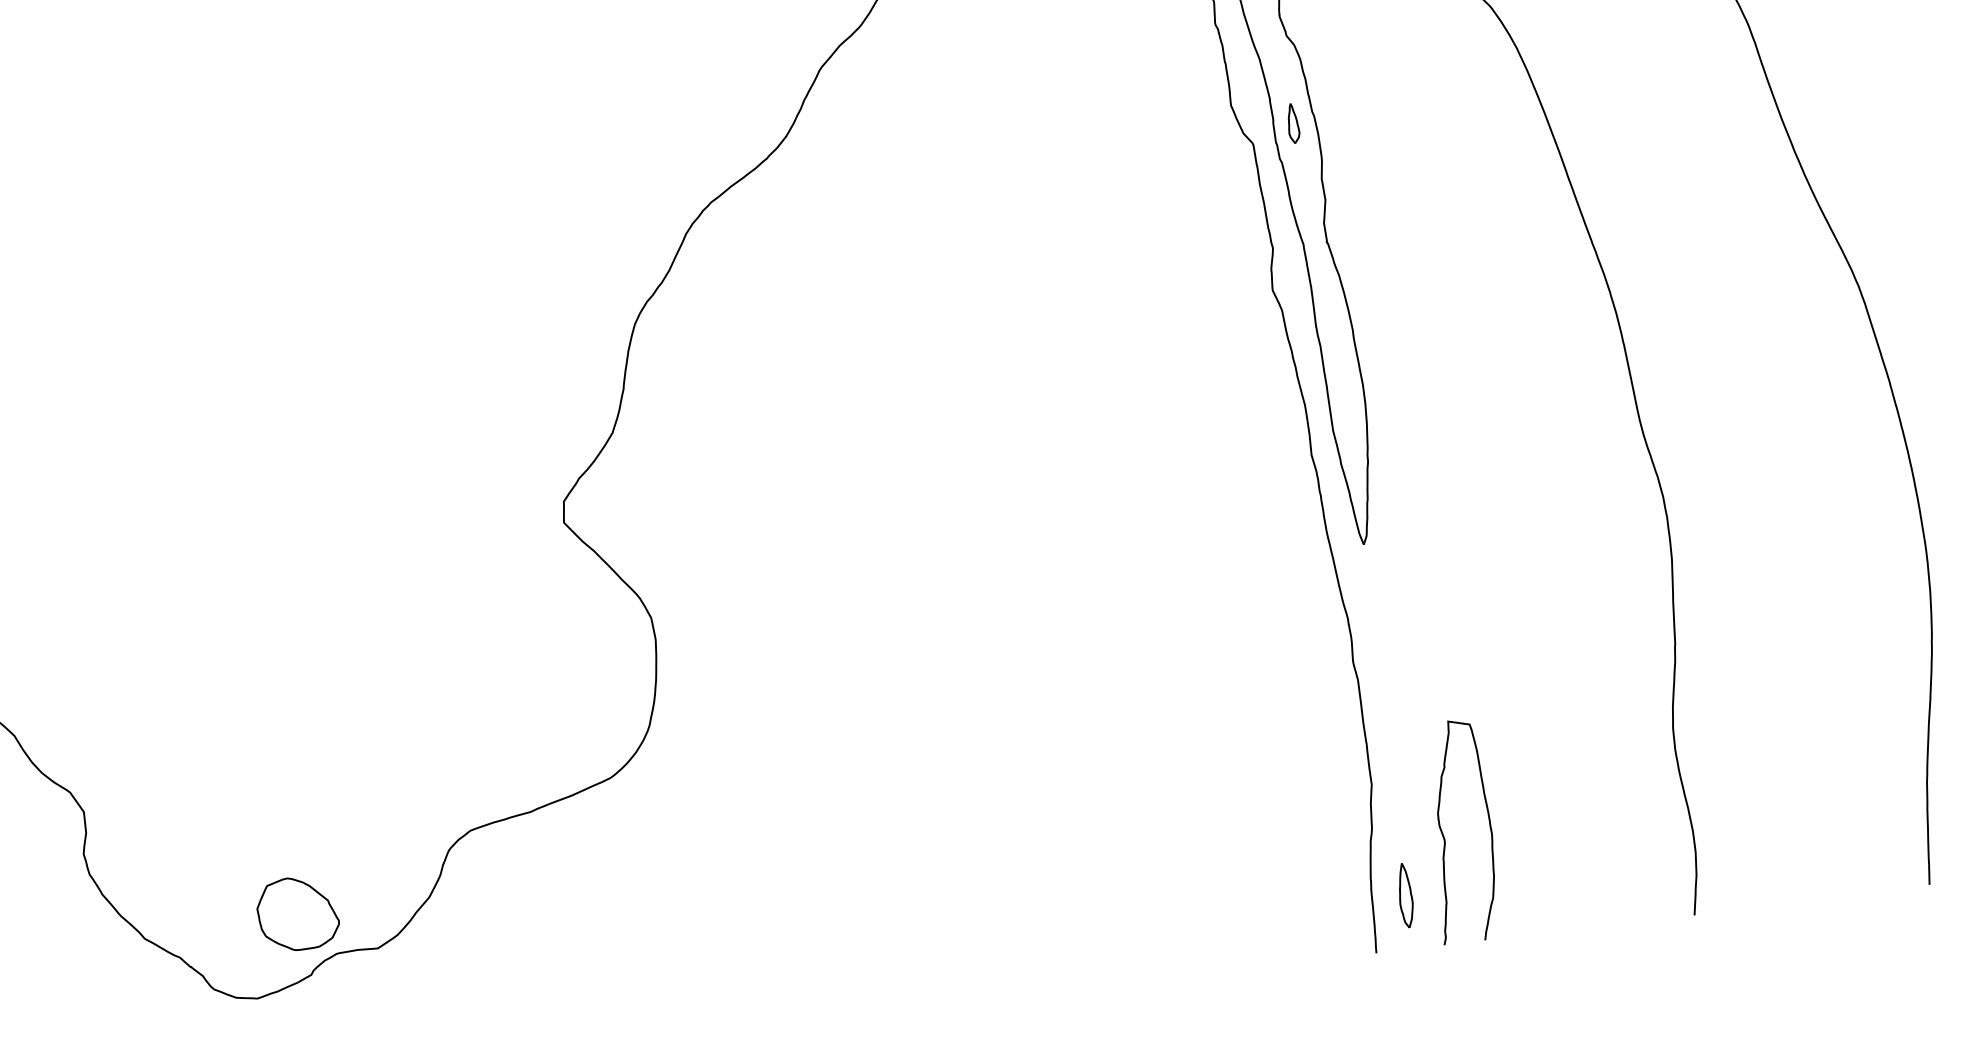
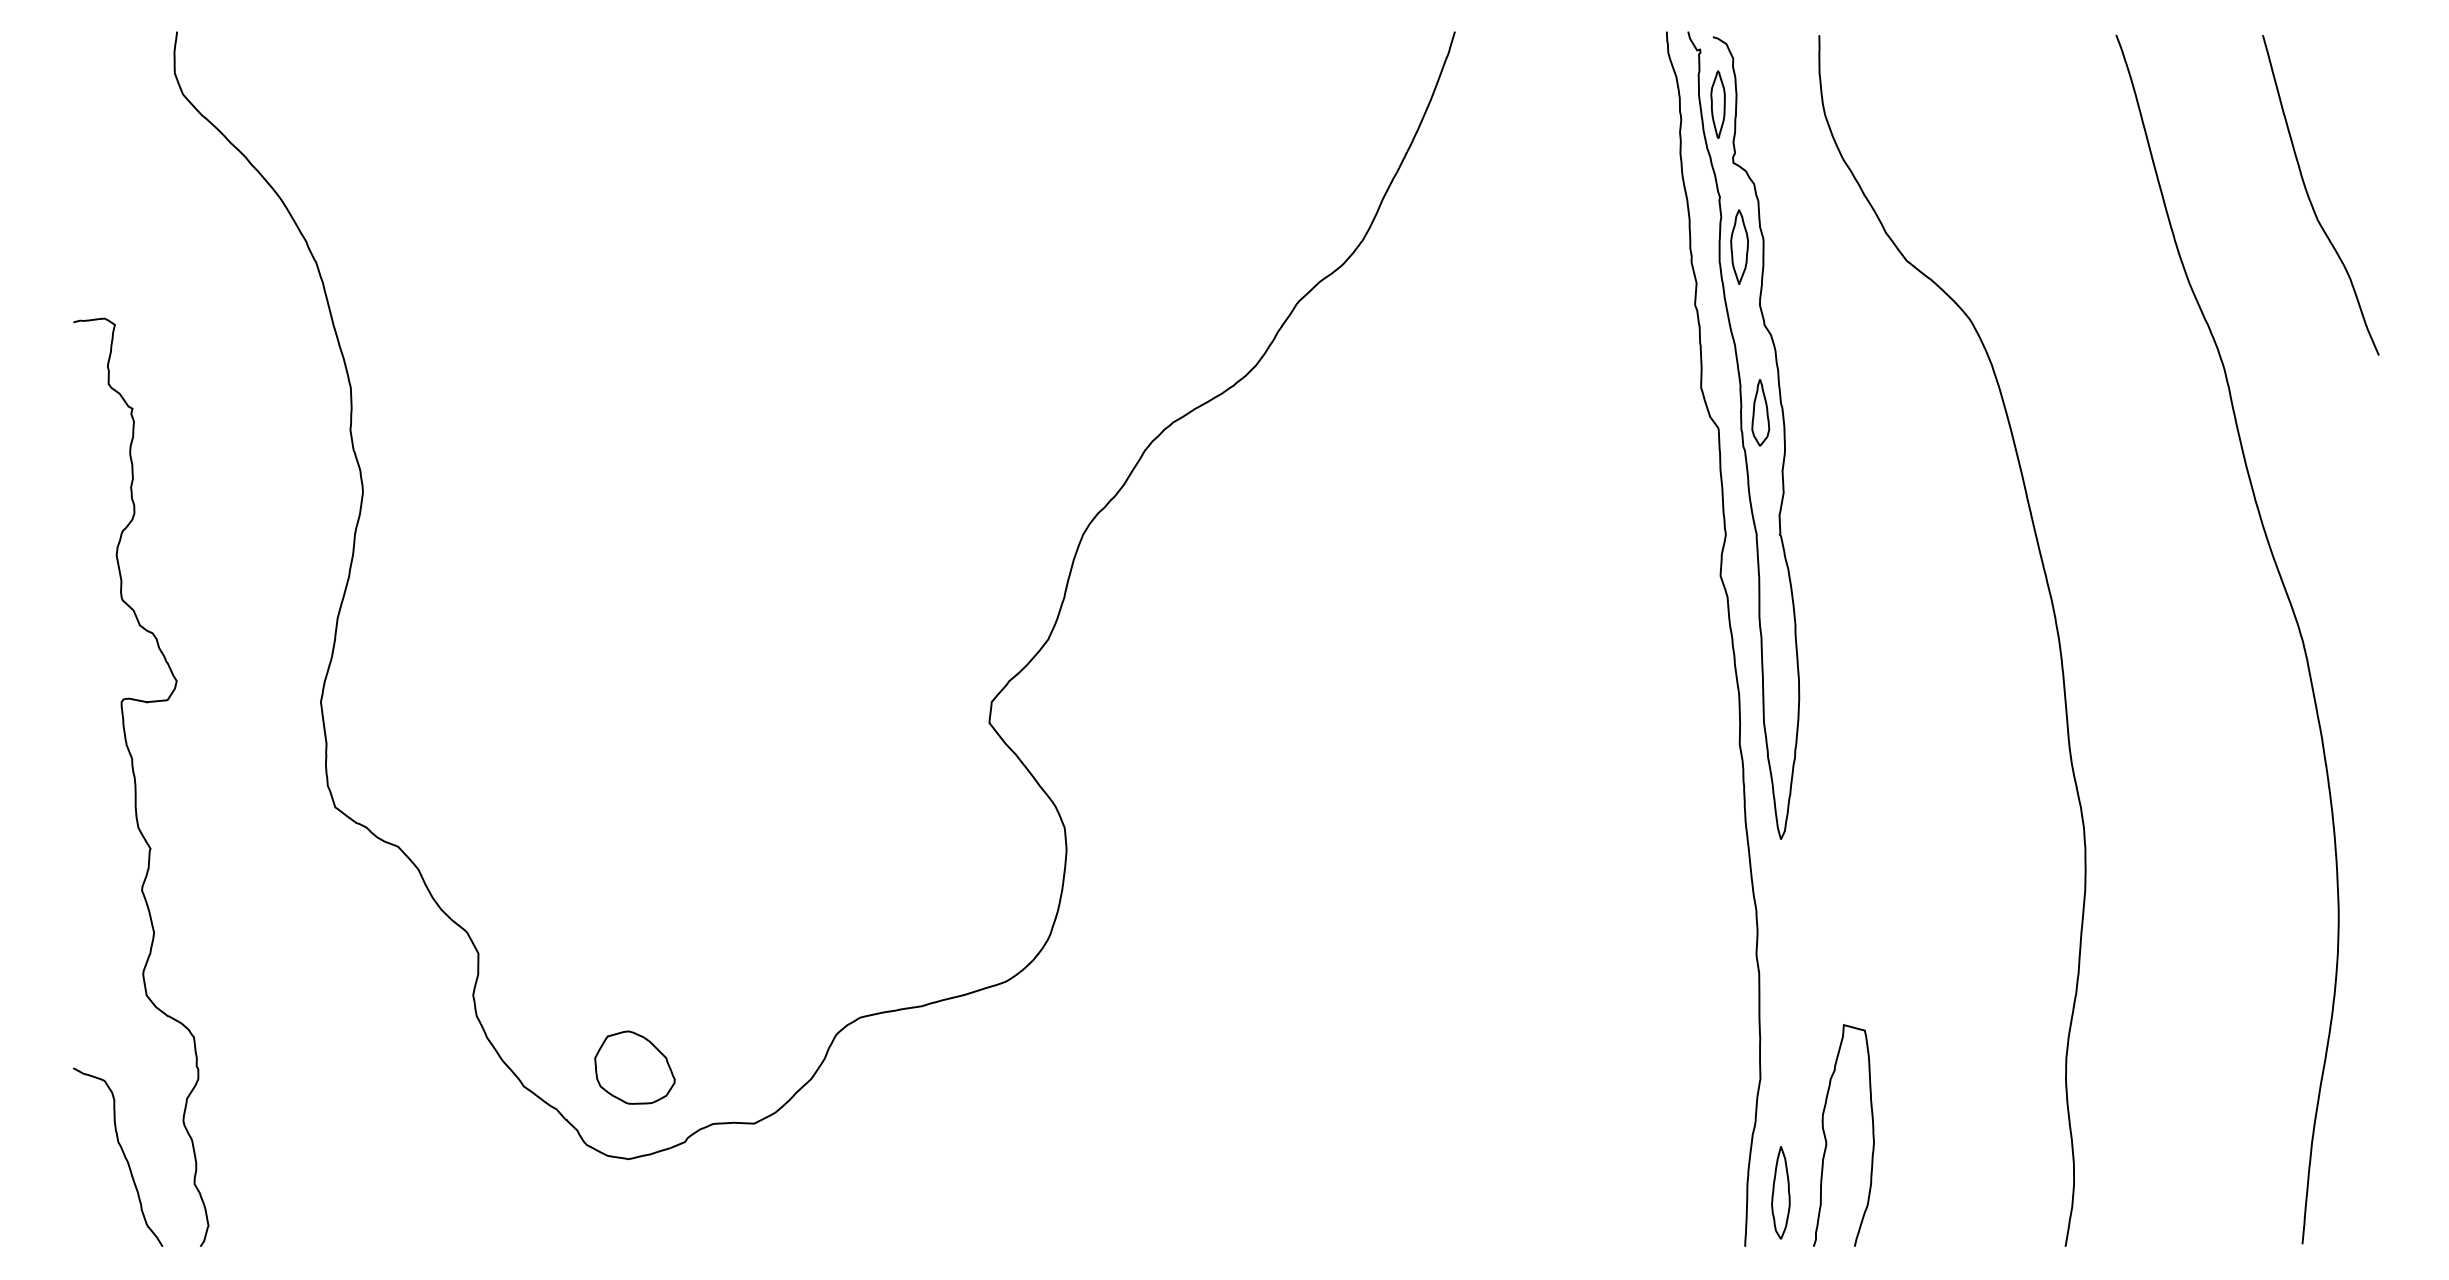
part: (1292, 123) -> (1760, 412), size x1.67
part: (1405, 895) -> (1780, 1192), size x1.43
part: (297, 913) -> (634, 1067), moved

